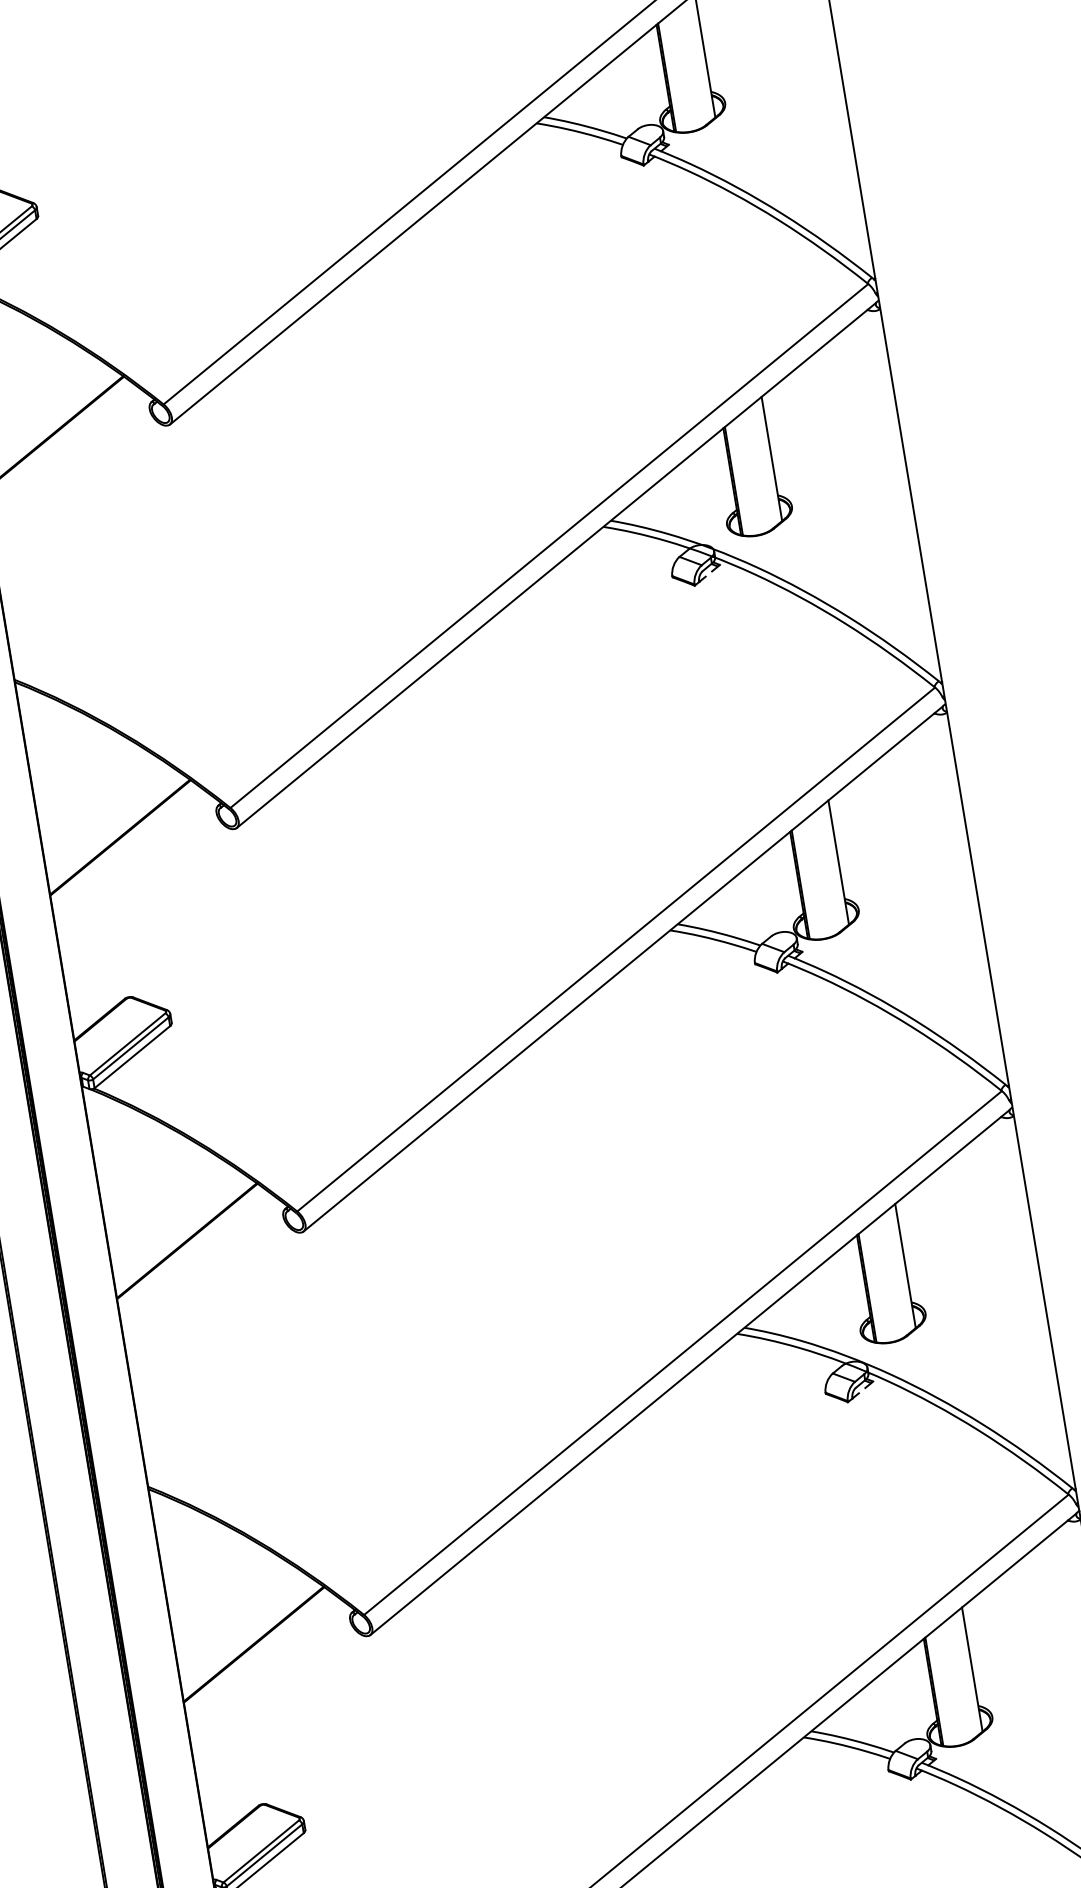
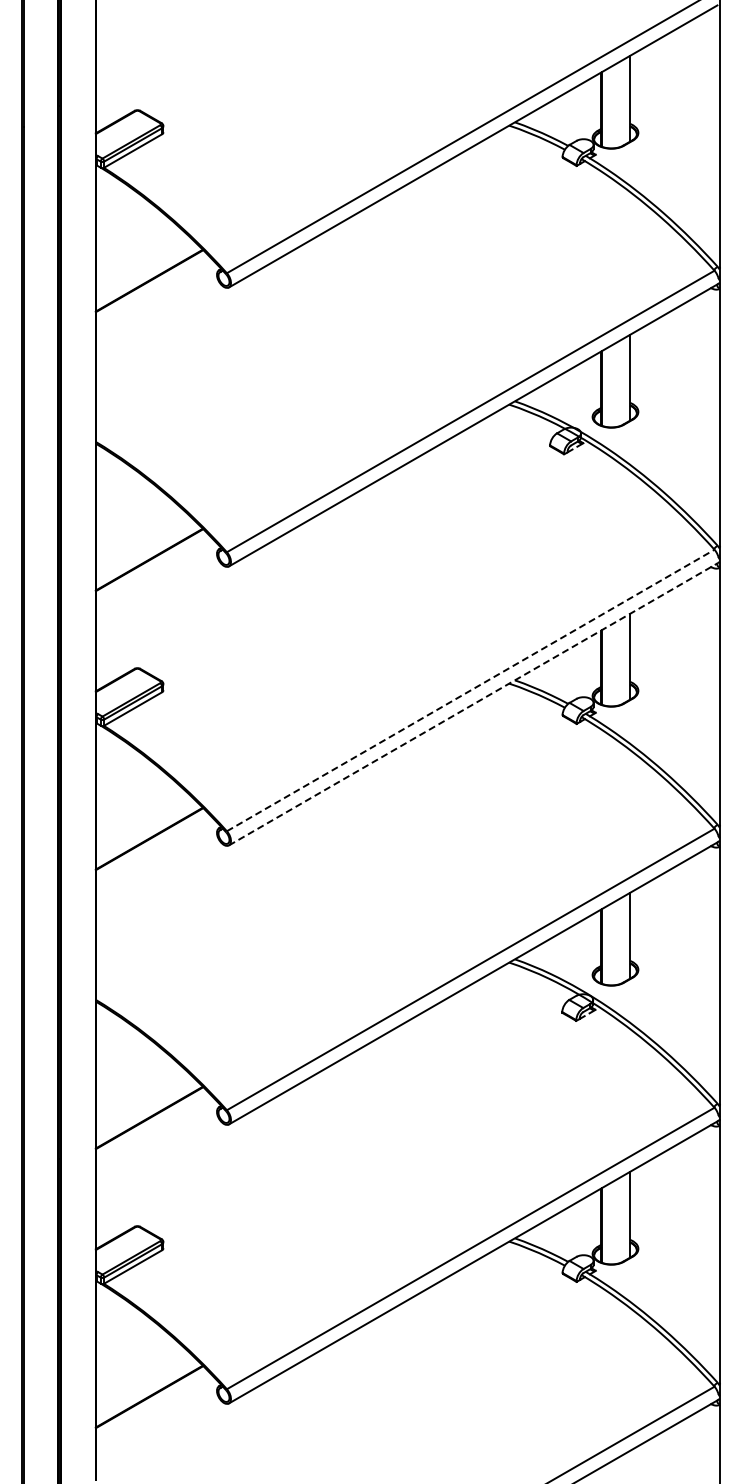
line: (615, 949) -> (470, 690), solid -> dashed
line: (623, 969) -> (473, 704), solid -> dashed

